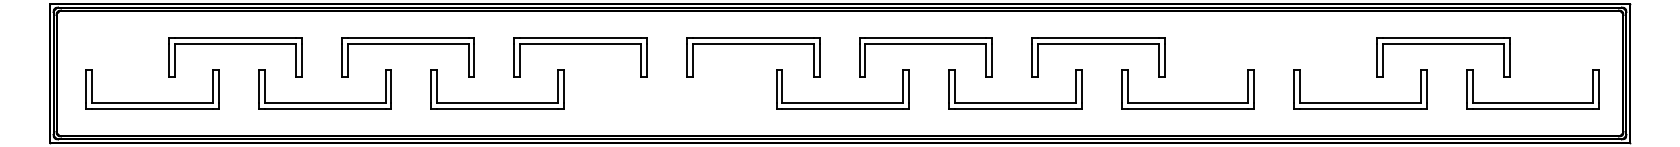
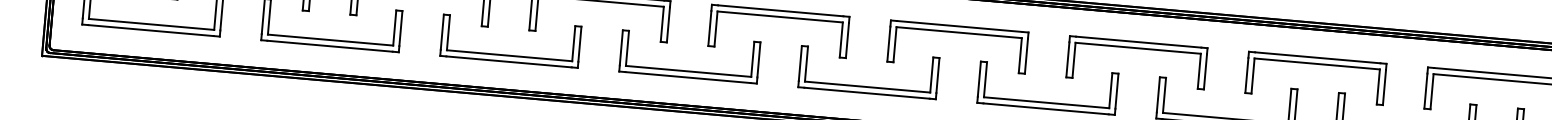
part: (1270, 44) -> (1316, 64), added
part: (670, 102) -> (688, 70), added

